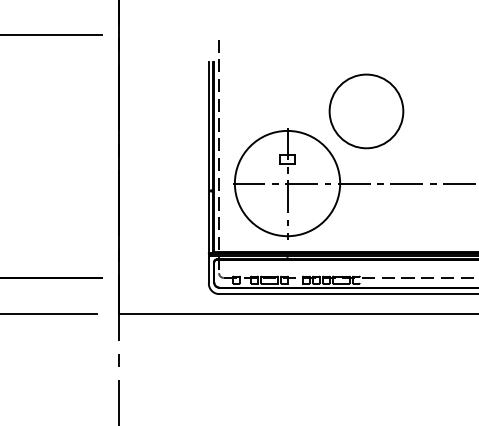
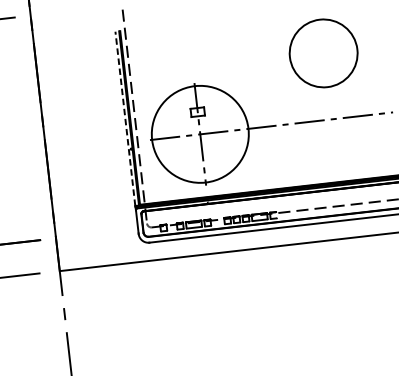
circle: (366, 111) -> (323, 53), moved
line: (208, 157) -> (125, 118), solid -> dashed

